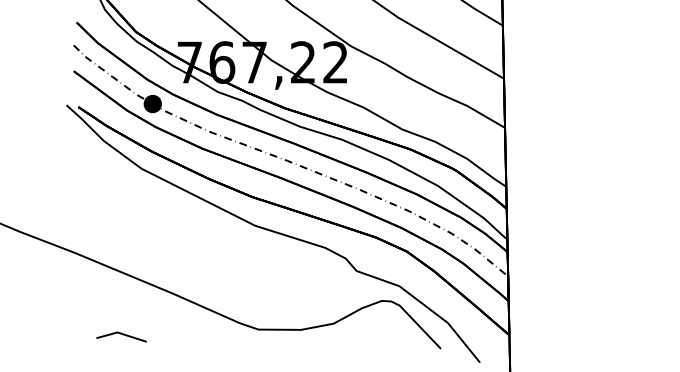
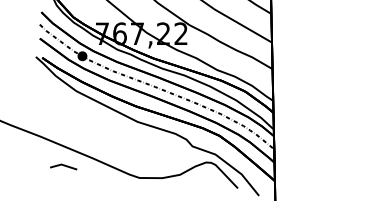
line: (121, 336) -> (63, 166), moved

